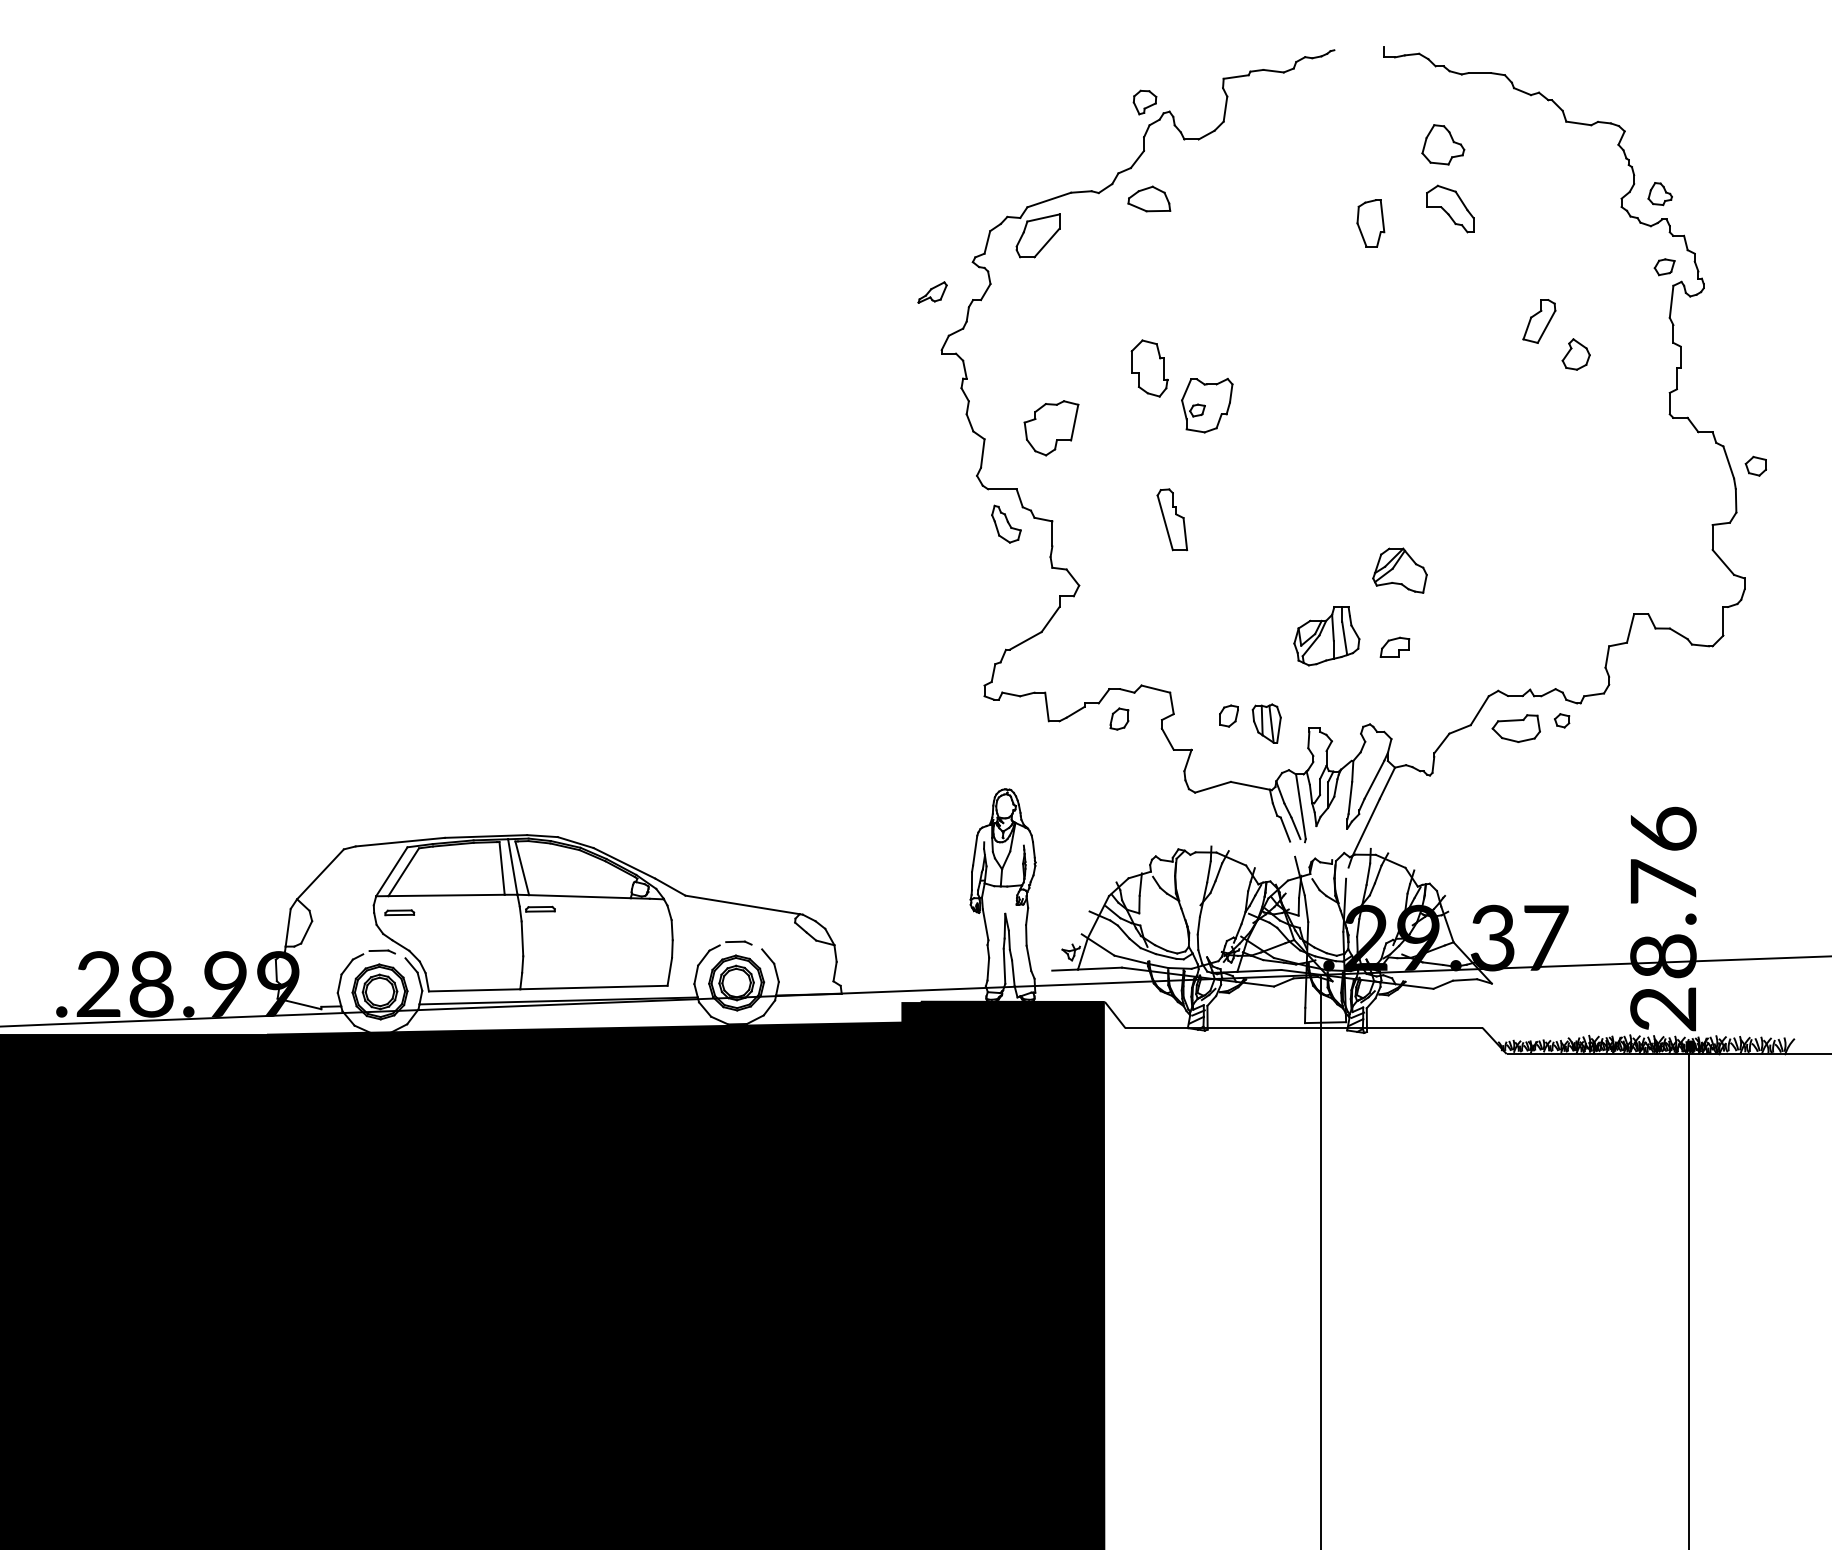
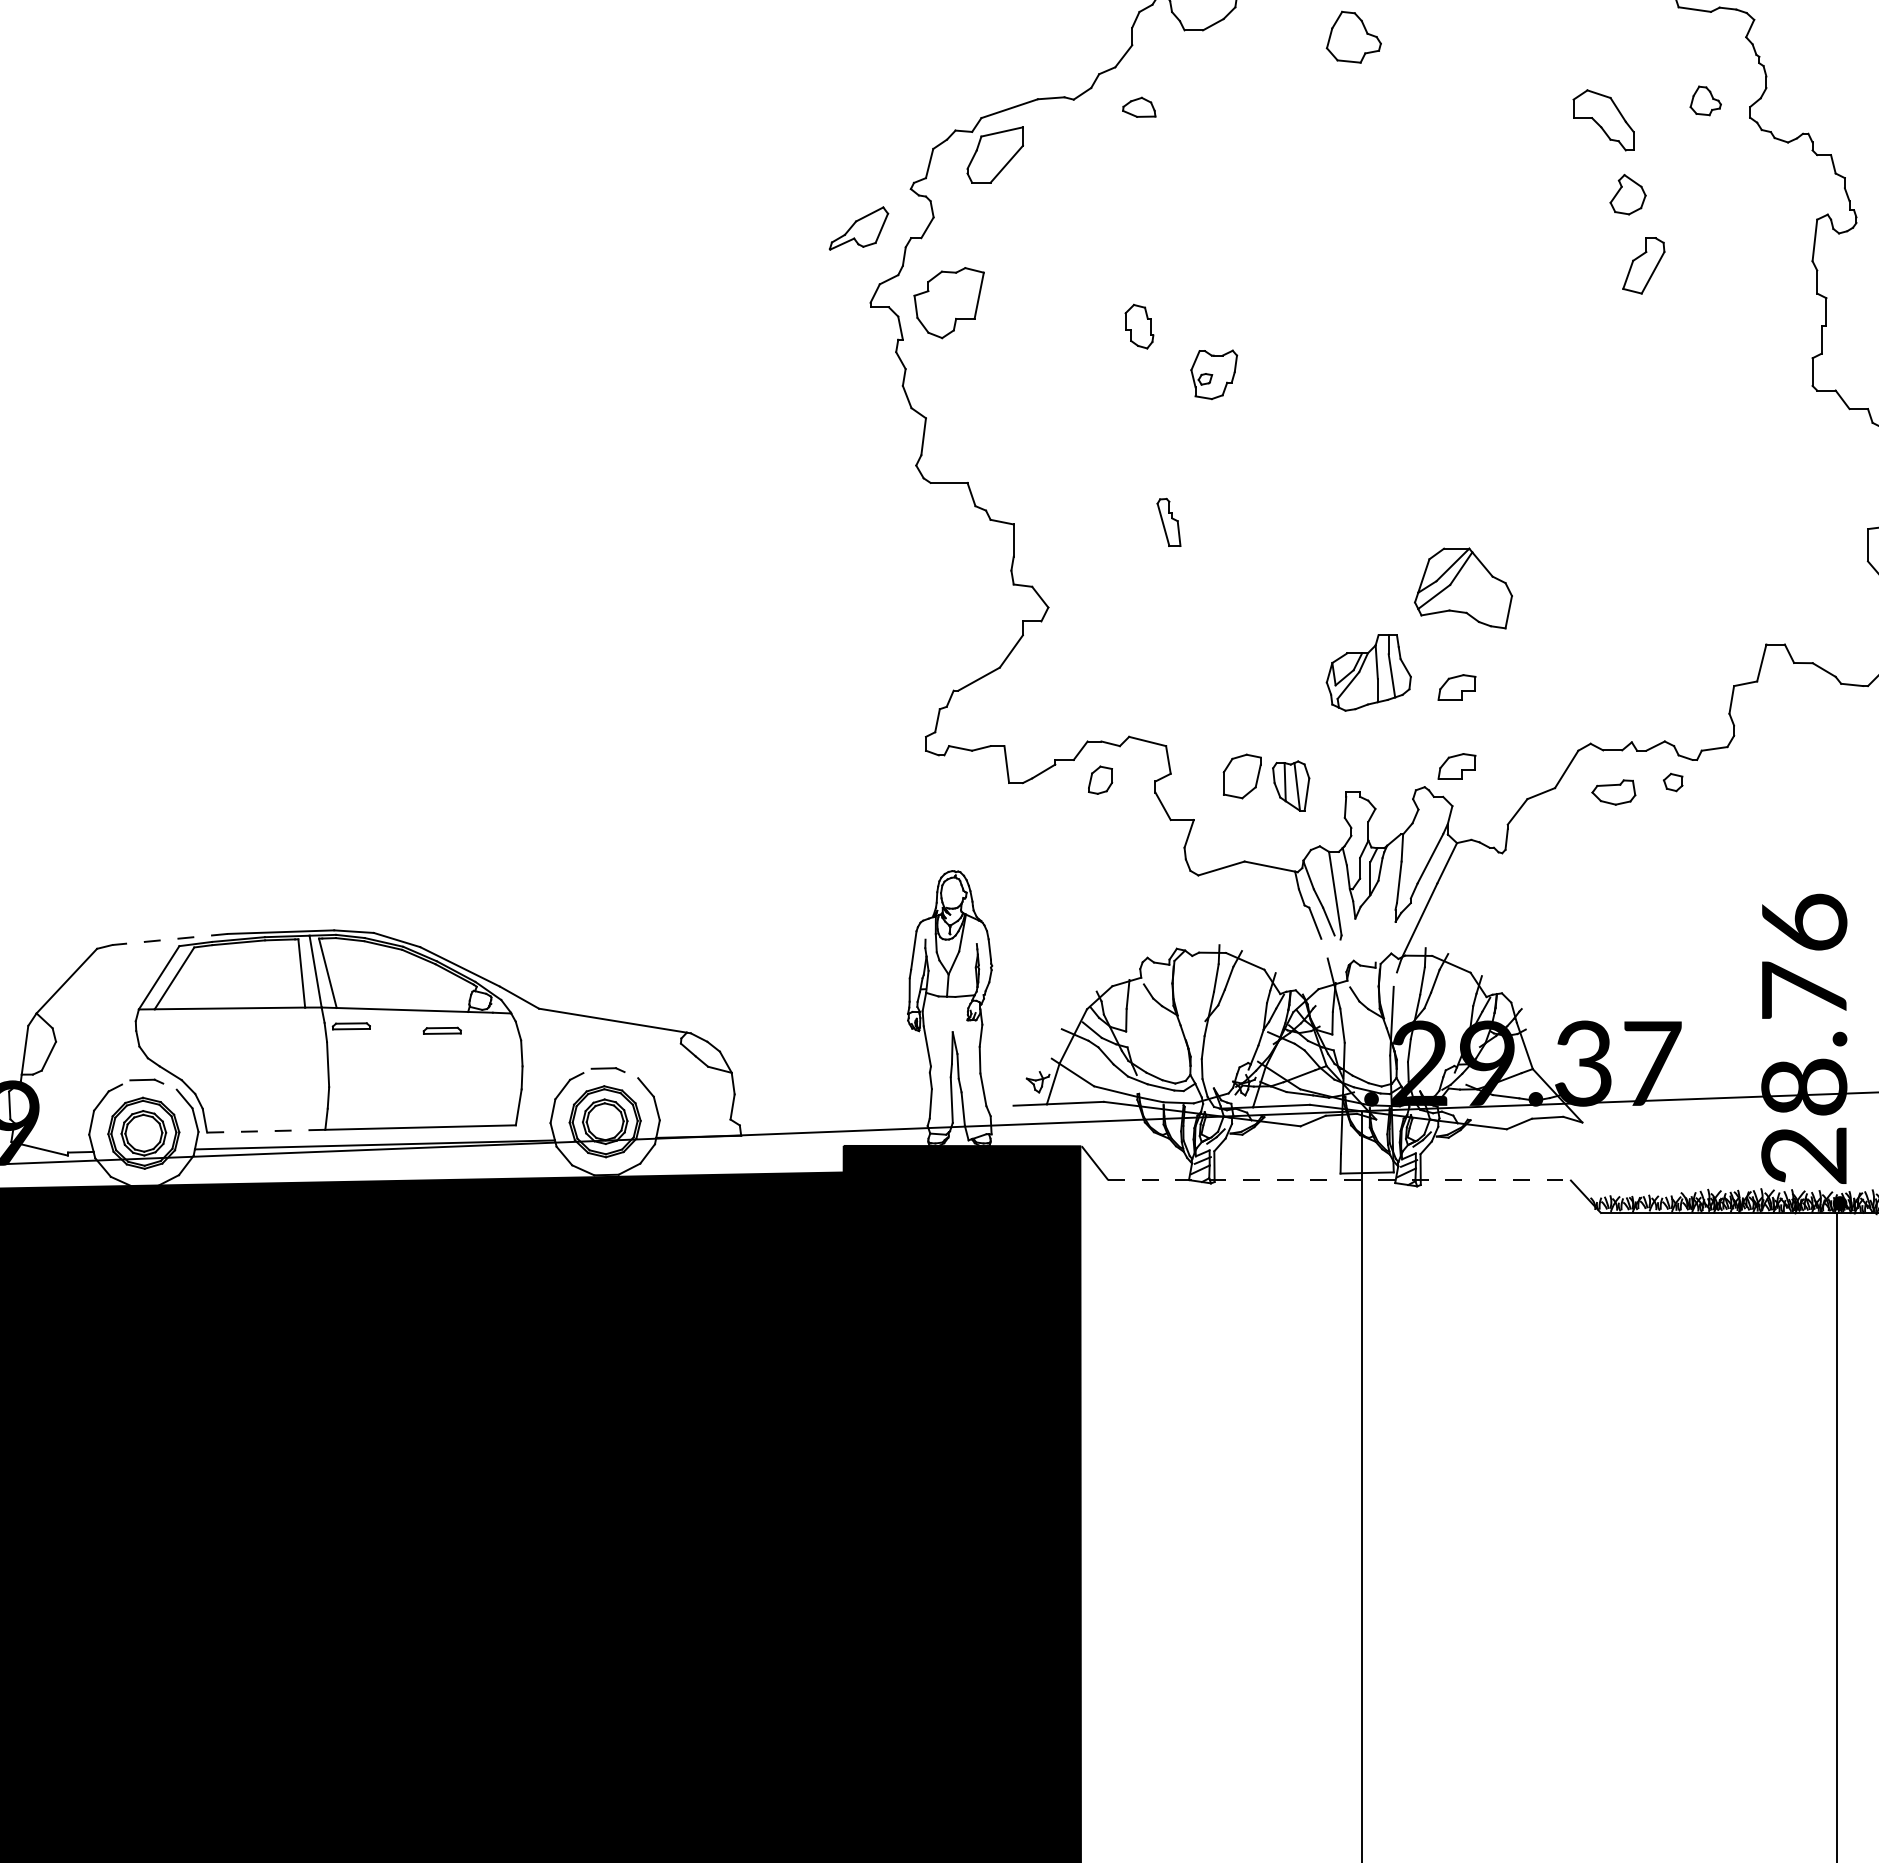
part: (1443, 144) -> (1354, 36), moved
part: (1659, 194) -> (1704, 101), moved
part: (1149, 198) -> (1139, 106), size x0.6
part: (1450, 208) -> (1603, 119), moved
part: (1370, 223) -> (1425, 139), removed
part: (1664, 267) -> (1805, 195), removed
part: (932, 292) -> (858, 228), size x1.6
part: (1575, 354) -> (1627, 194), moved
part: (1149, 368) -> (1139, 326), size x0.6
part: (1207, 405) -> (1214, 374), size x0.7
part: (1051, 428) -> (949, 303), moved
part: (1172, 519) -> (1169, 522), size x0.6
part: (1006, 523) -> (954, 527), removed
part: (1399, 570) -> (1462, 588), size x1.4
part: (1394, 707) -> (1456, 765), added
part: (1228, 715) -> (1241, 775), size x1.6
part: (1515, 728) -> (1612, 792), size x0.7
line: (400, 842) -> (170, 939), solid -> dashed
part: (399, 912) -> (442, 1030), moved
line: (474, 990) -> (266, 1131), solid -> dashed
fill: (910, 1018) -> (830, 1167), removed
line: (1303, 1027) -> (1338, 1179), solid -> dashed

